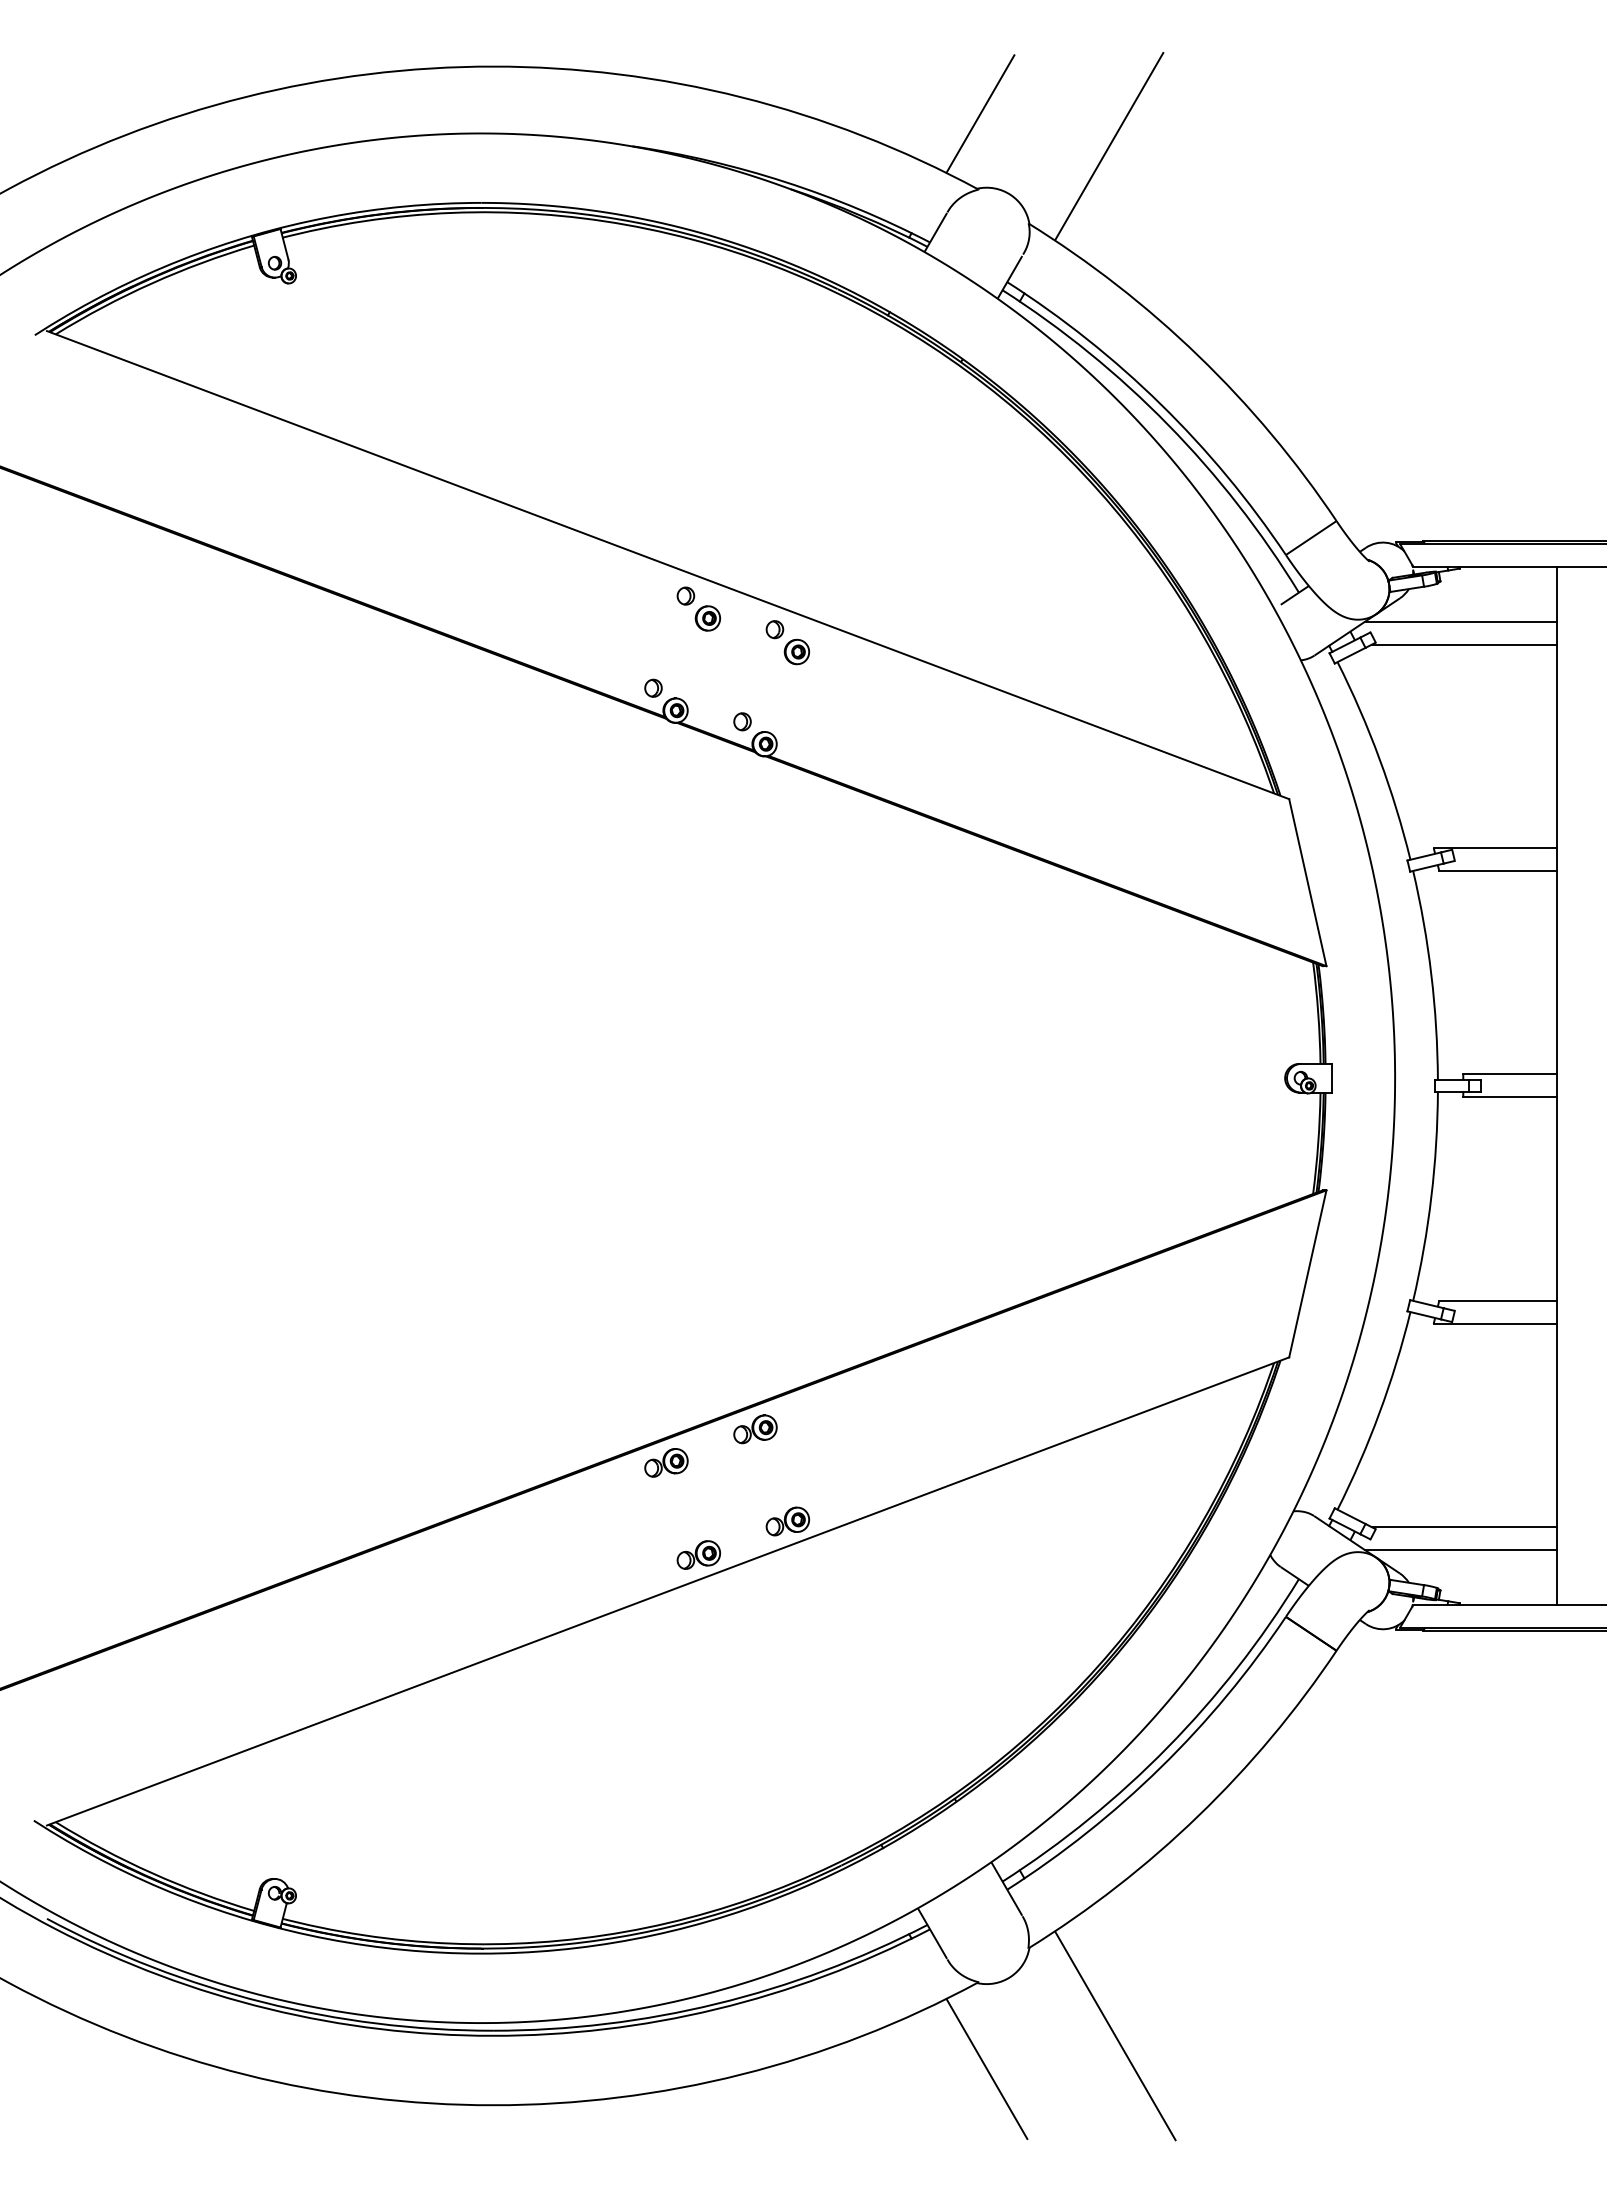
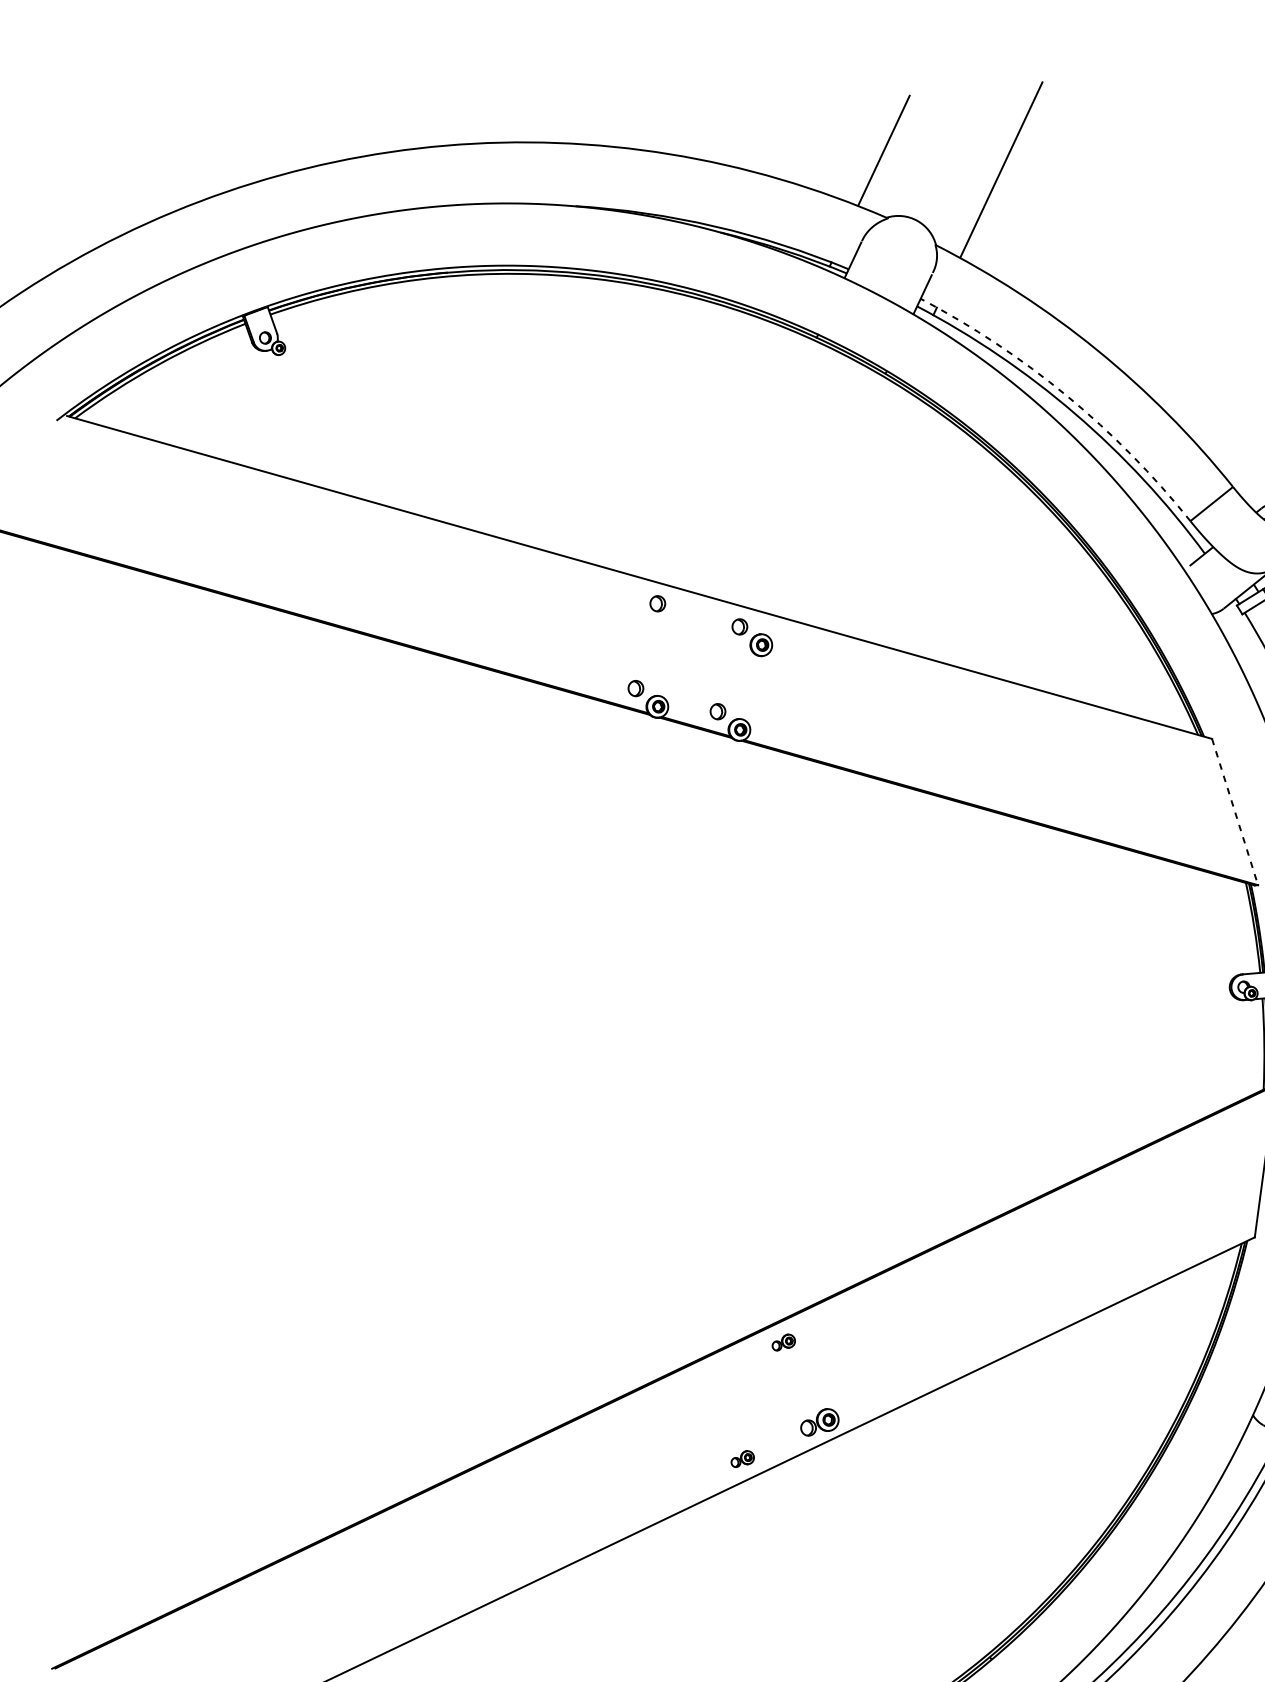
arc: (1160, 404) -> (1066, 396), solid -> dashed
part: (707, 618) -> (678, 622), removed
line: (1307, 882) -> (1234, 811), solid -> dashed
part: (755, 1429) -> (783, 1342), size x0.6
part: (666, 1462) -> (706, 1378), removed
part: (698, 1554) -> (742, 1458), size x0.6

